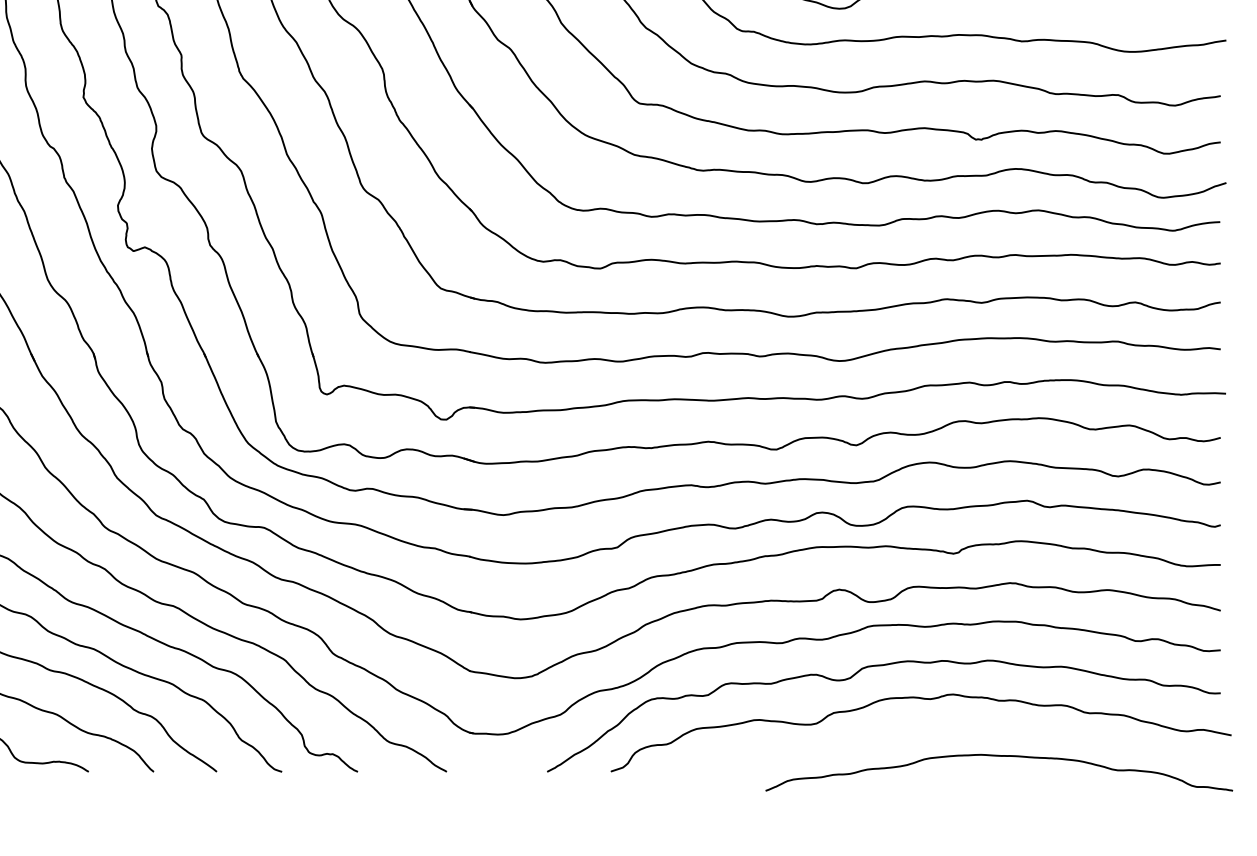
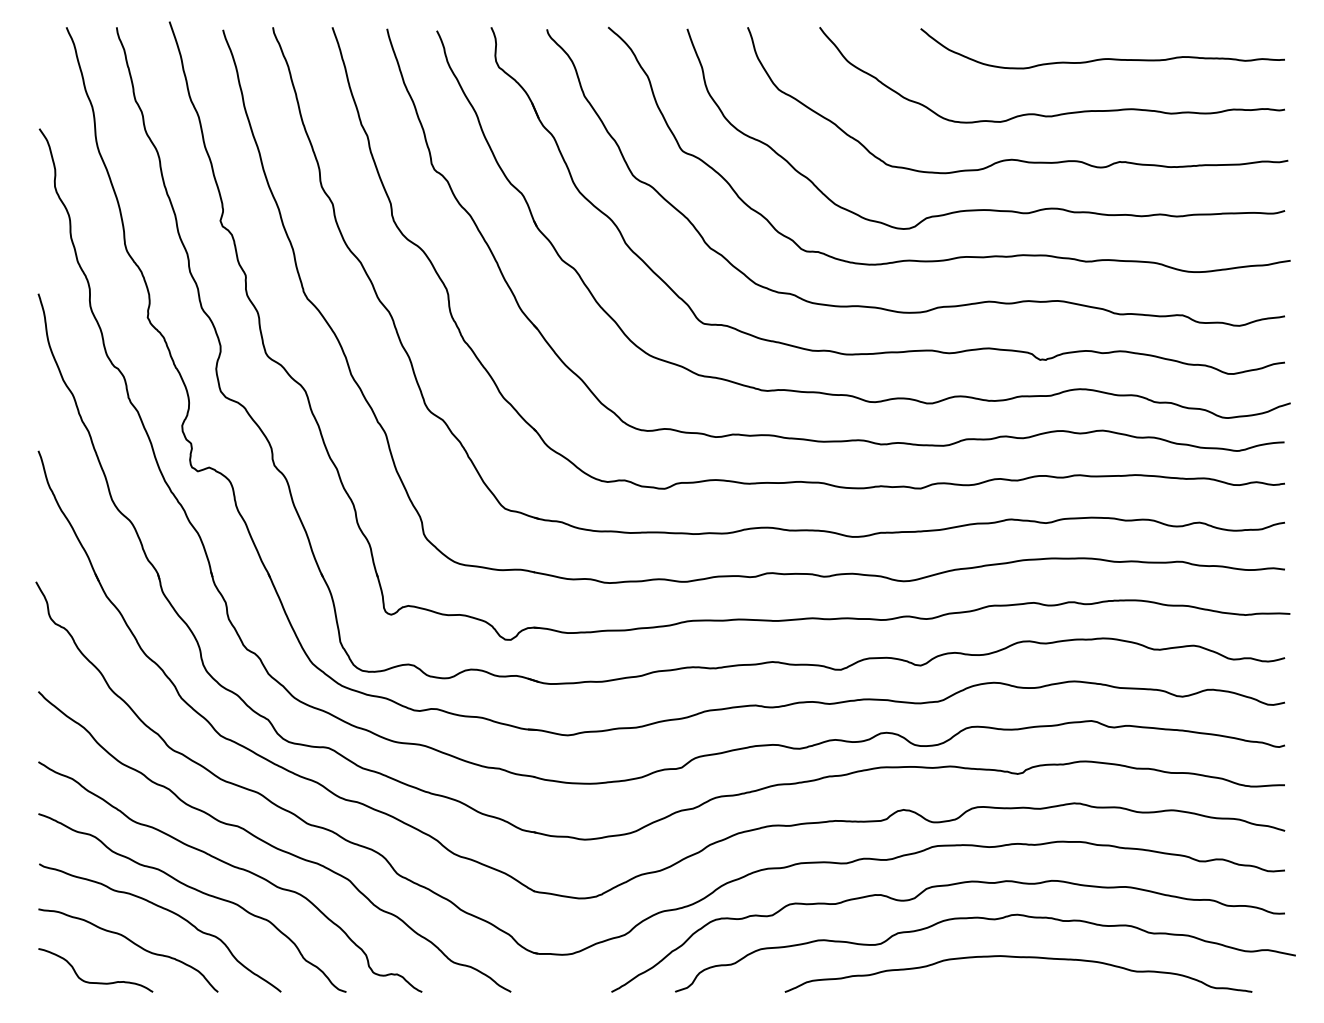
curve: (1001, 757) -> (1020, 958), moved

